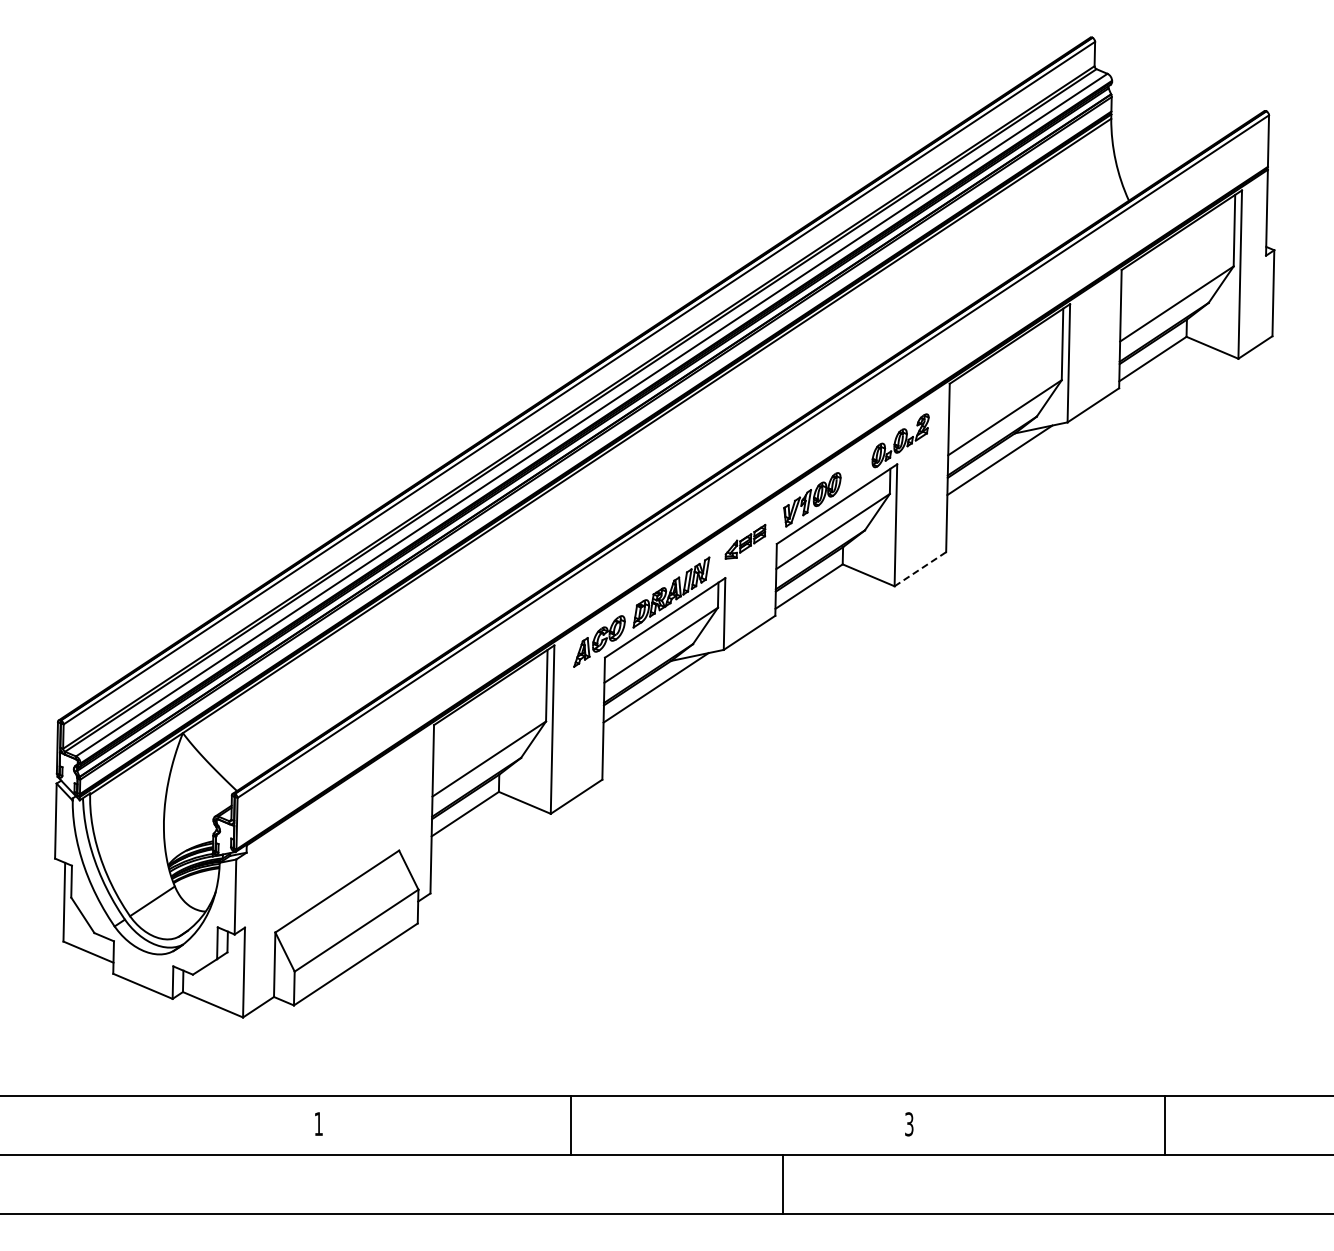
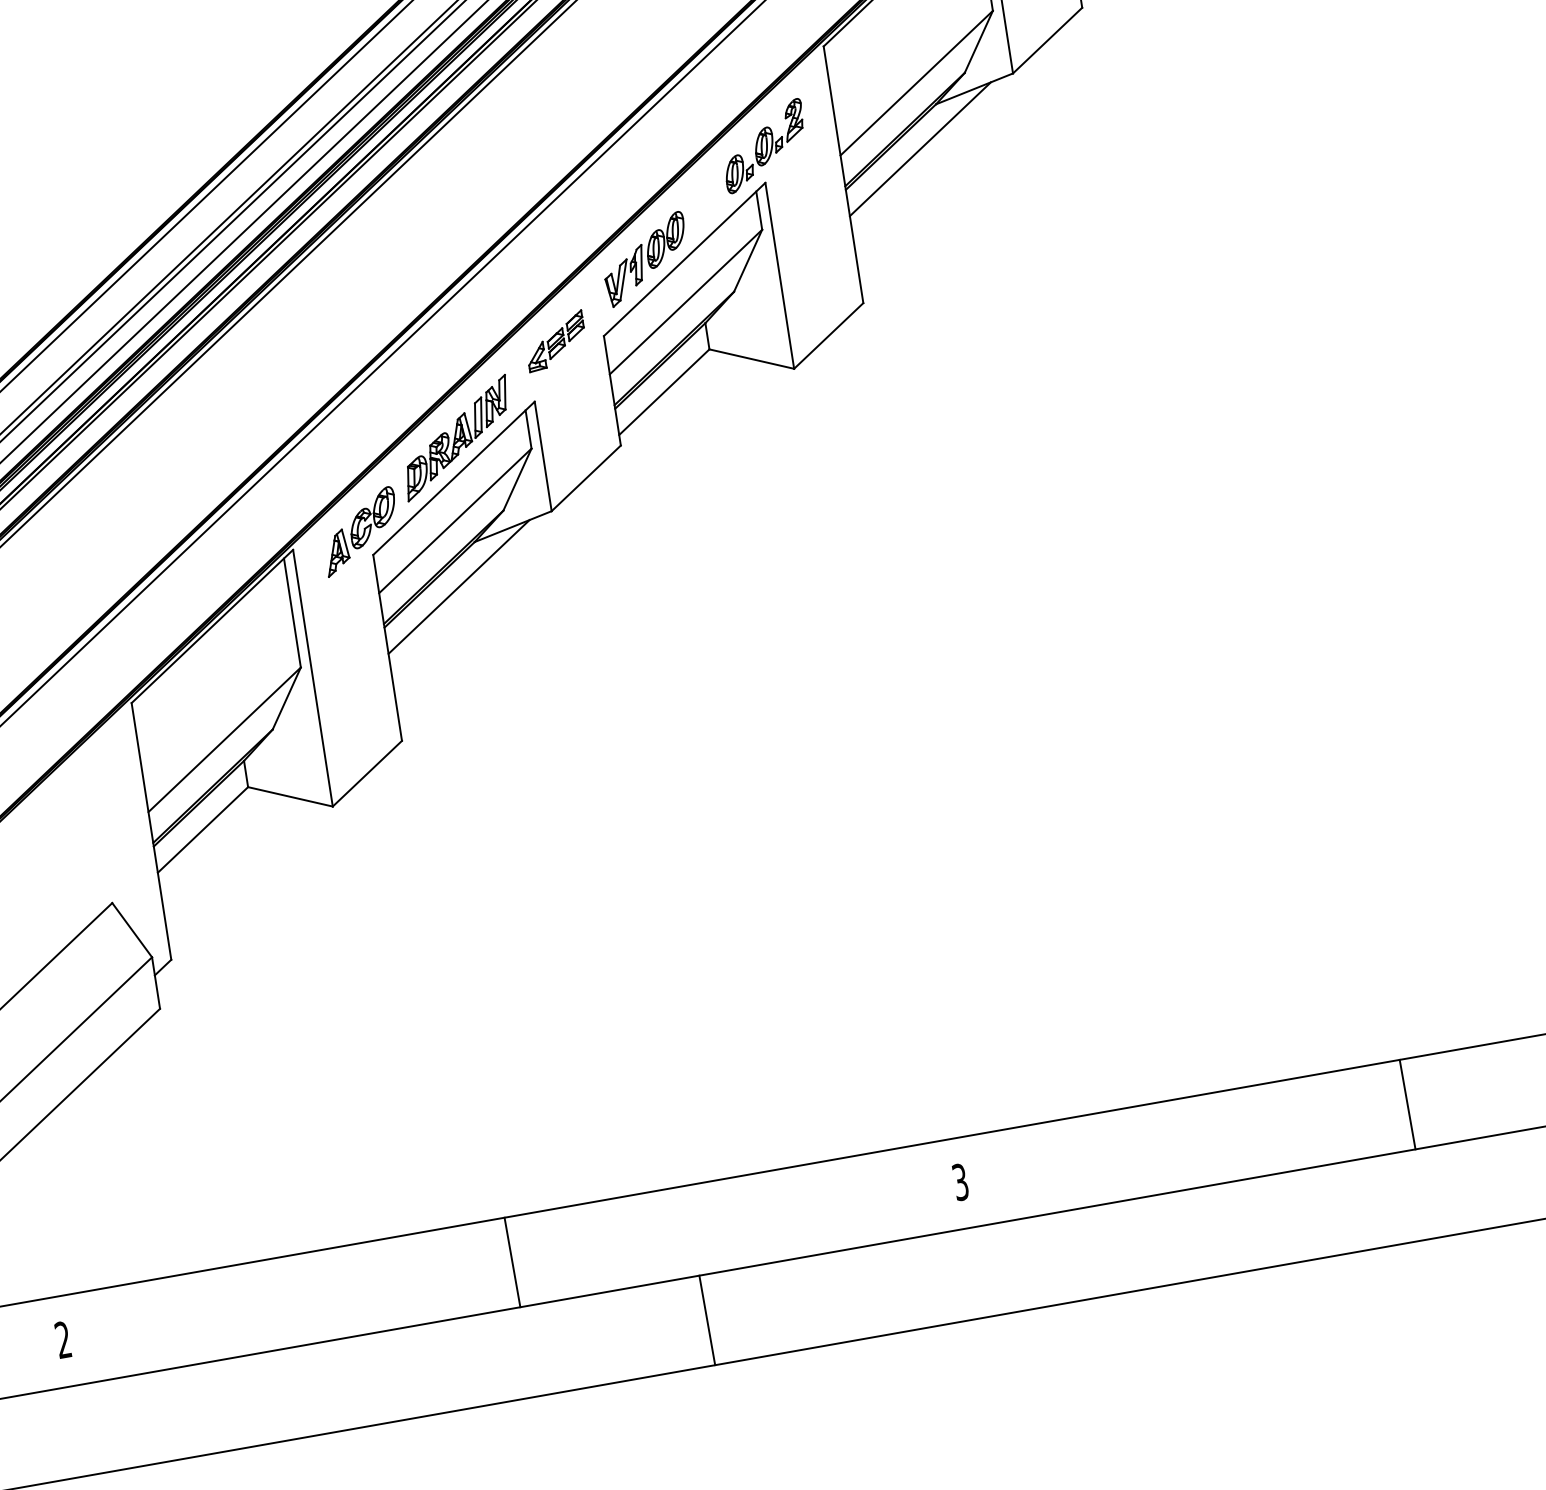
line: (920, 569) -> (828, 336), dashed -> solid
text: (318, 1123) -> (62, 1339), 1 -> 2
line: (571, 1124) -> (512, 1261), moved
line: (1165, 1124) -> (1407, 1103), moved
line: (783, 1183) -> (707, 1319), moved

